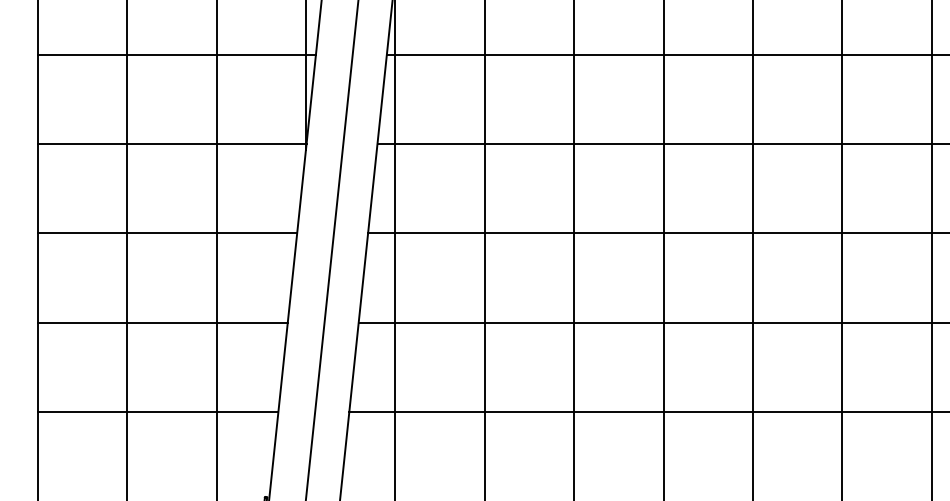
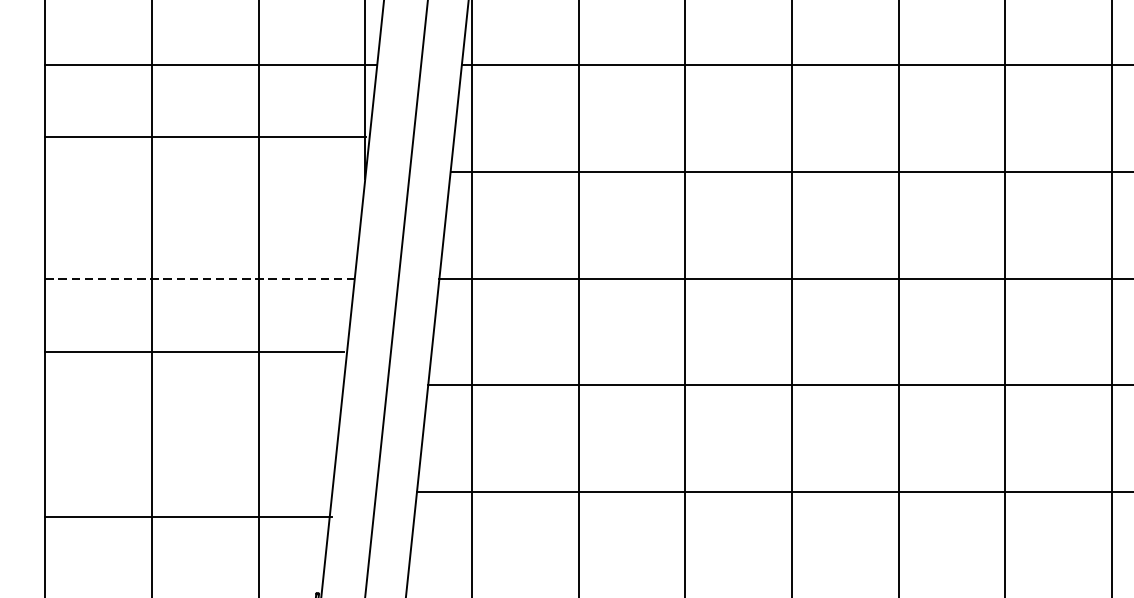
line: (171, 143) -> (204, 136), moved
line: (167, 233) -> (200, 278), solid -> dashed
line: (162, 322) -> (194, 351), moved
line: (157, 412) -> (188, 517), moved

